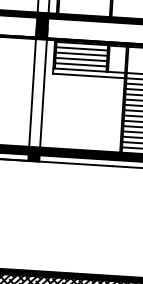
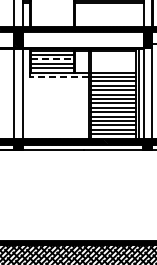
line: (81, 54) -> (52, 59), solid -> dashed
line: (88, 76) -> (59, 77), solid -> dashed

